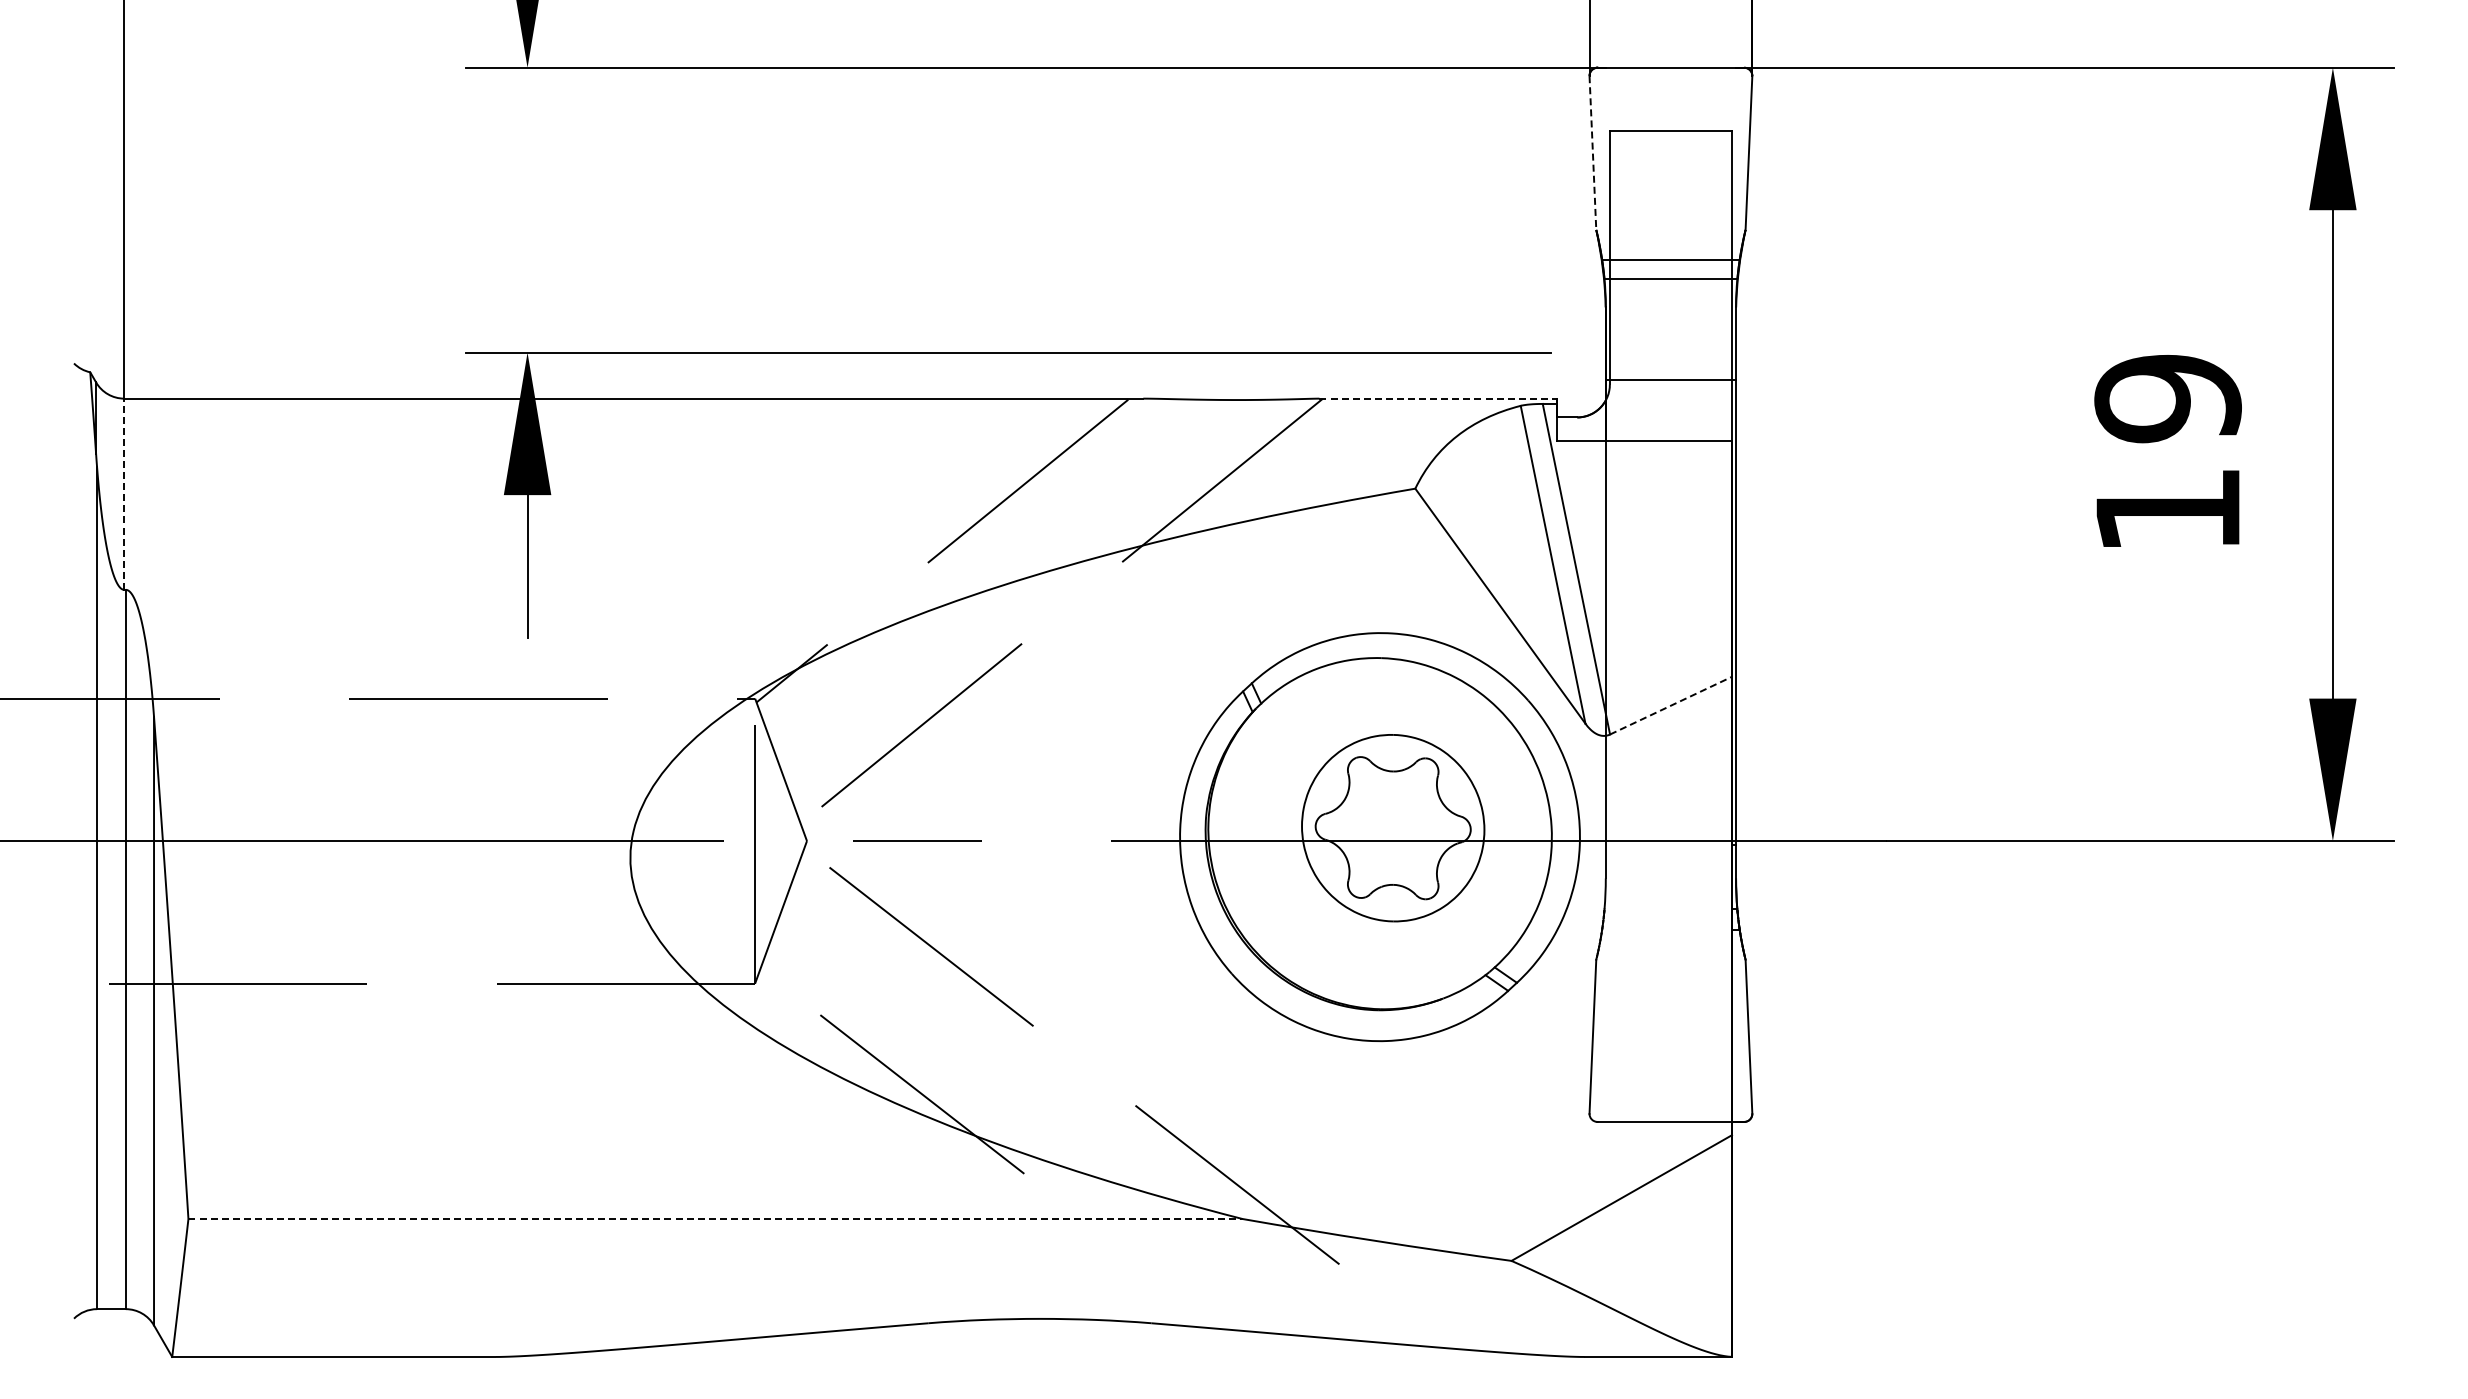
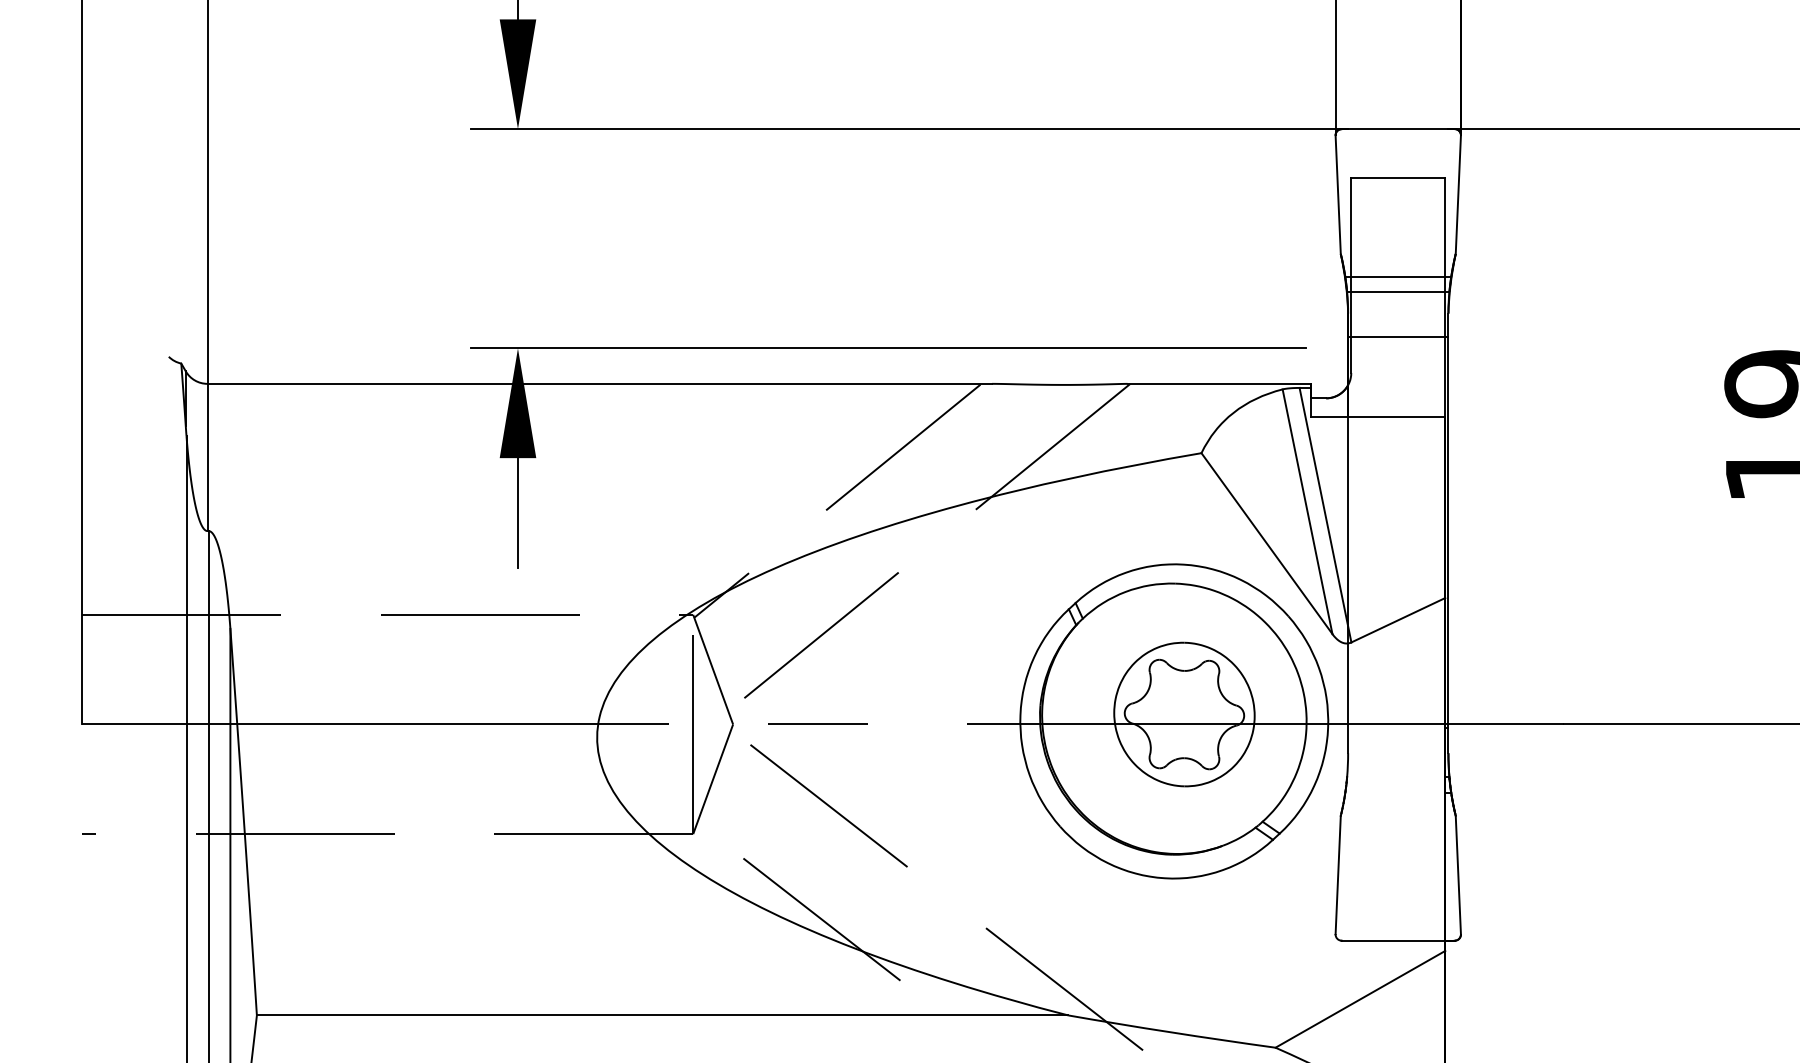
line: (1592, 153) -> (1337, 195), dashed -> solid
line: (1670, 380) -> (1397, 336), moved
line: (1438, 398) -> (1219, 383), dashed -> solid
line: (124, 494) -> (207, 457), dashed -> solid
line: (1671, 705) -> (1398, 620), dashed -> solid
line: (715, 1219) -> (662, 1015), dashed -> solid

